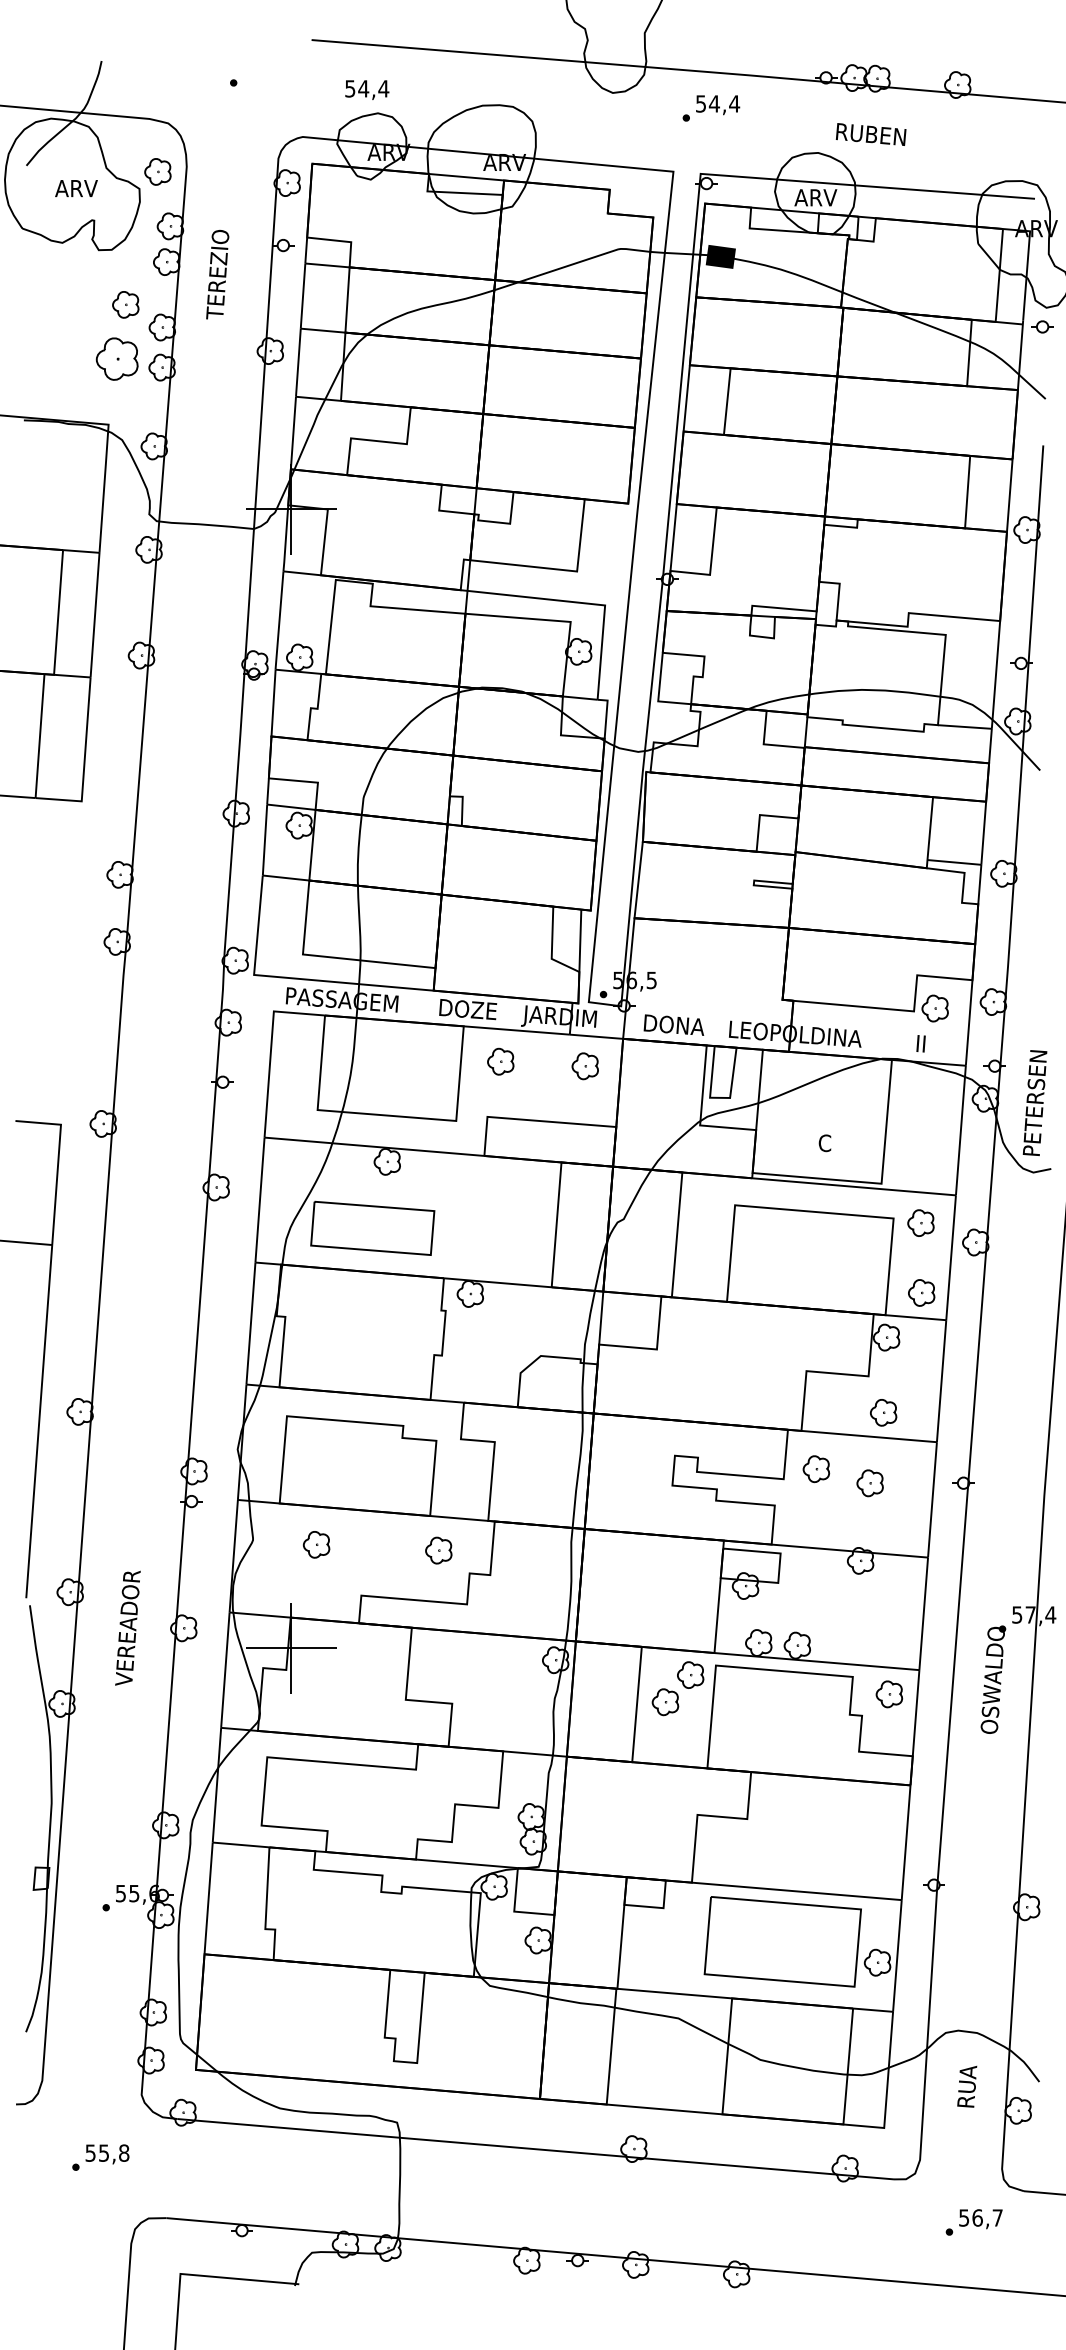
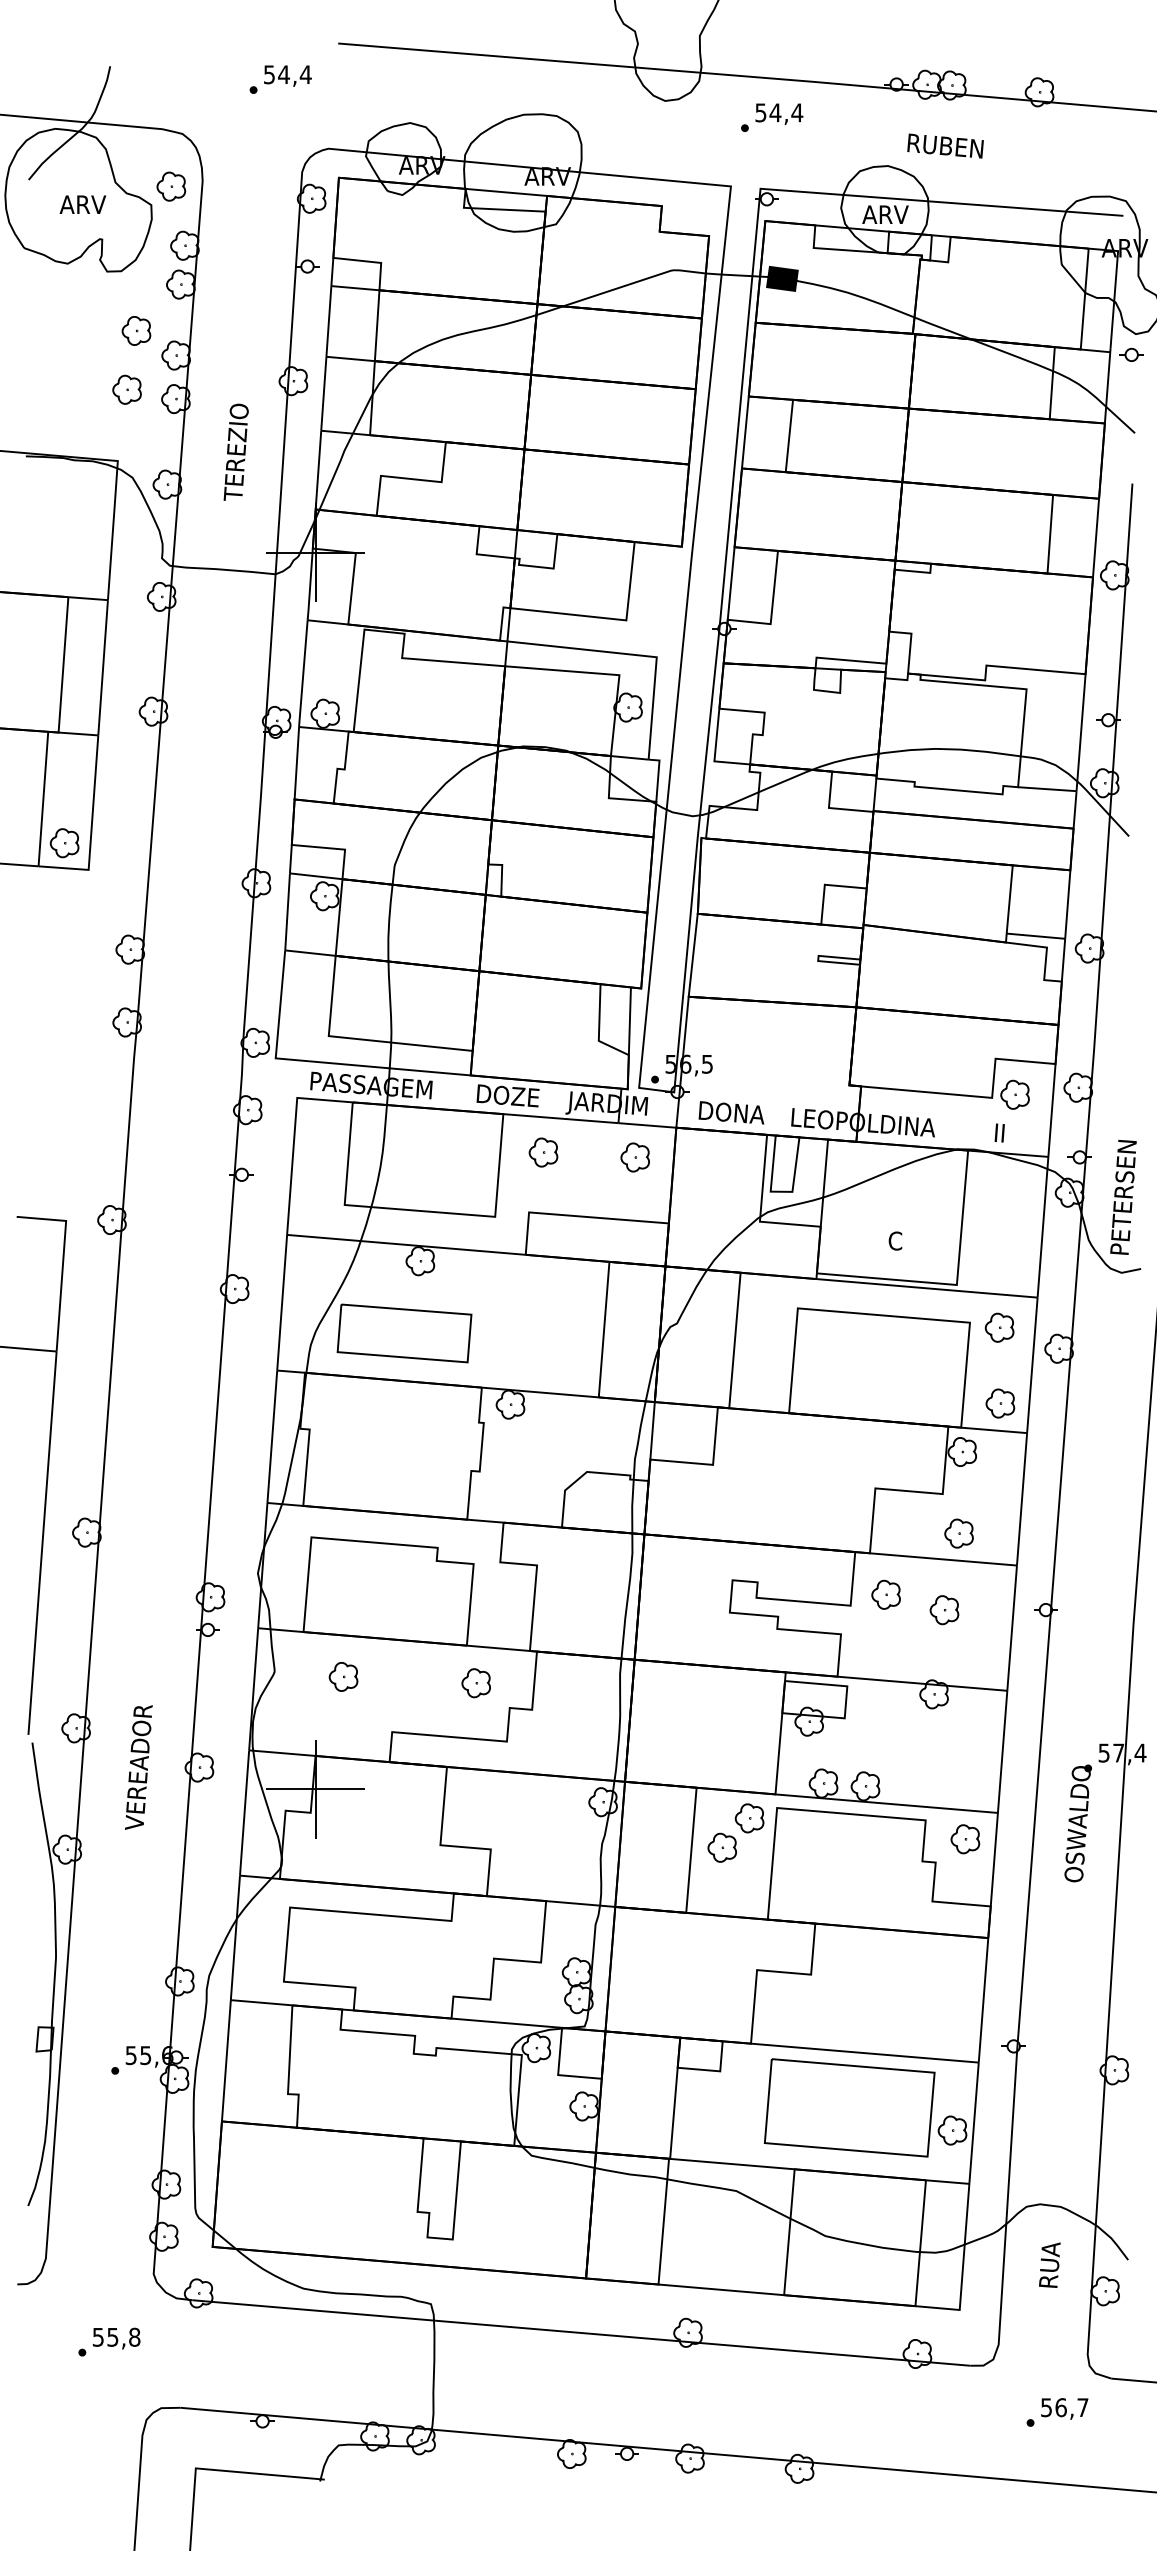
text: (367, 89) -> (288, 75), moved
text: (217, 274) -> (236, 452), moved
part: (116, 358) -> (126, 389), size x0.62
part: (59, 776) -> (64, 842), added

